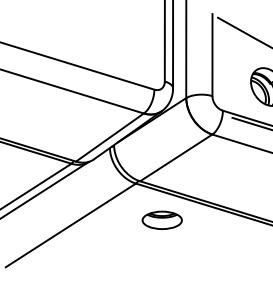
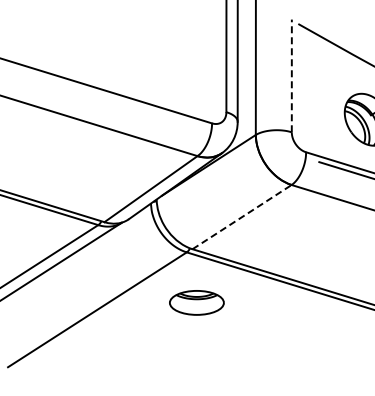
line: (212, 54) -> (291, 75), solid -> dashed
line: (176, 157) -> (242, 216), solid -> dashed
part: (161, 220) -> (196, 302), moved

